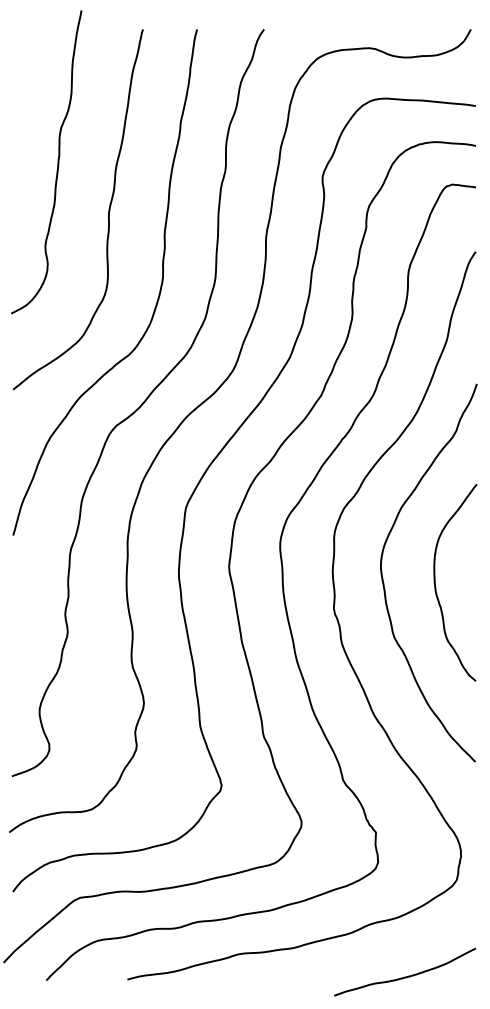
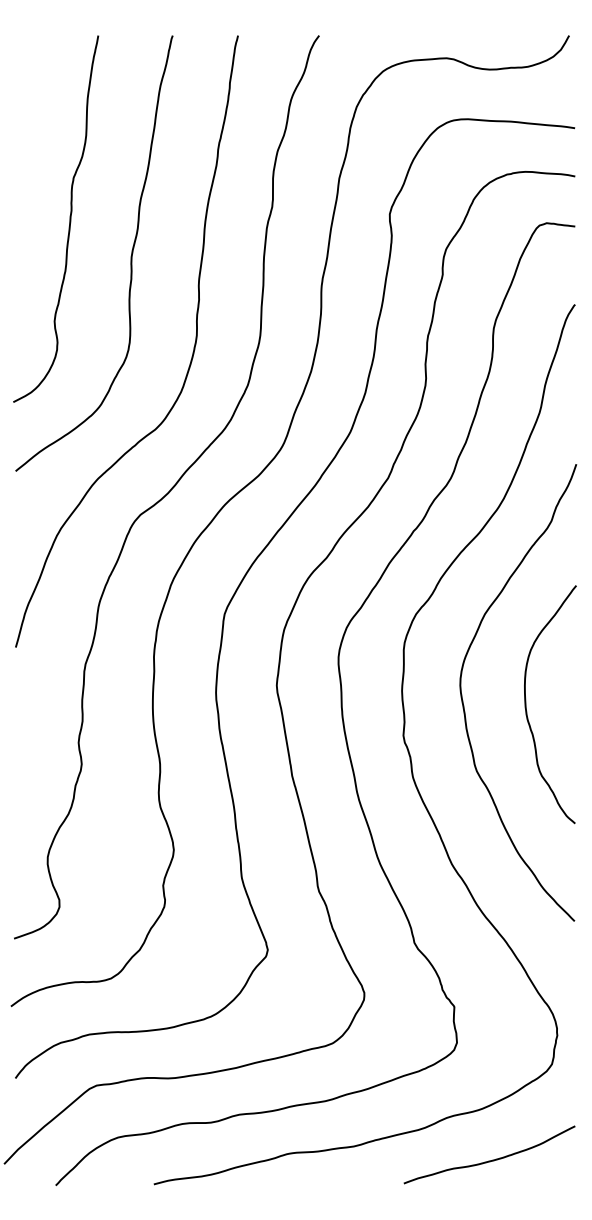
curve: (57, 162) -> (69, 219), moved
curve: (408, 975) -> (493, 1158), moved

